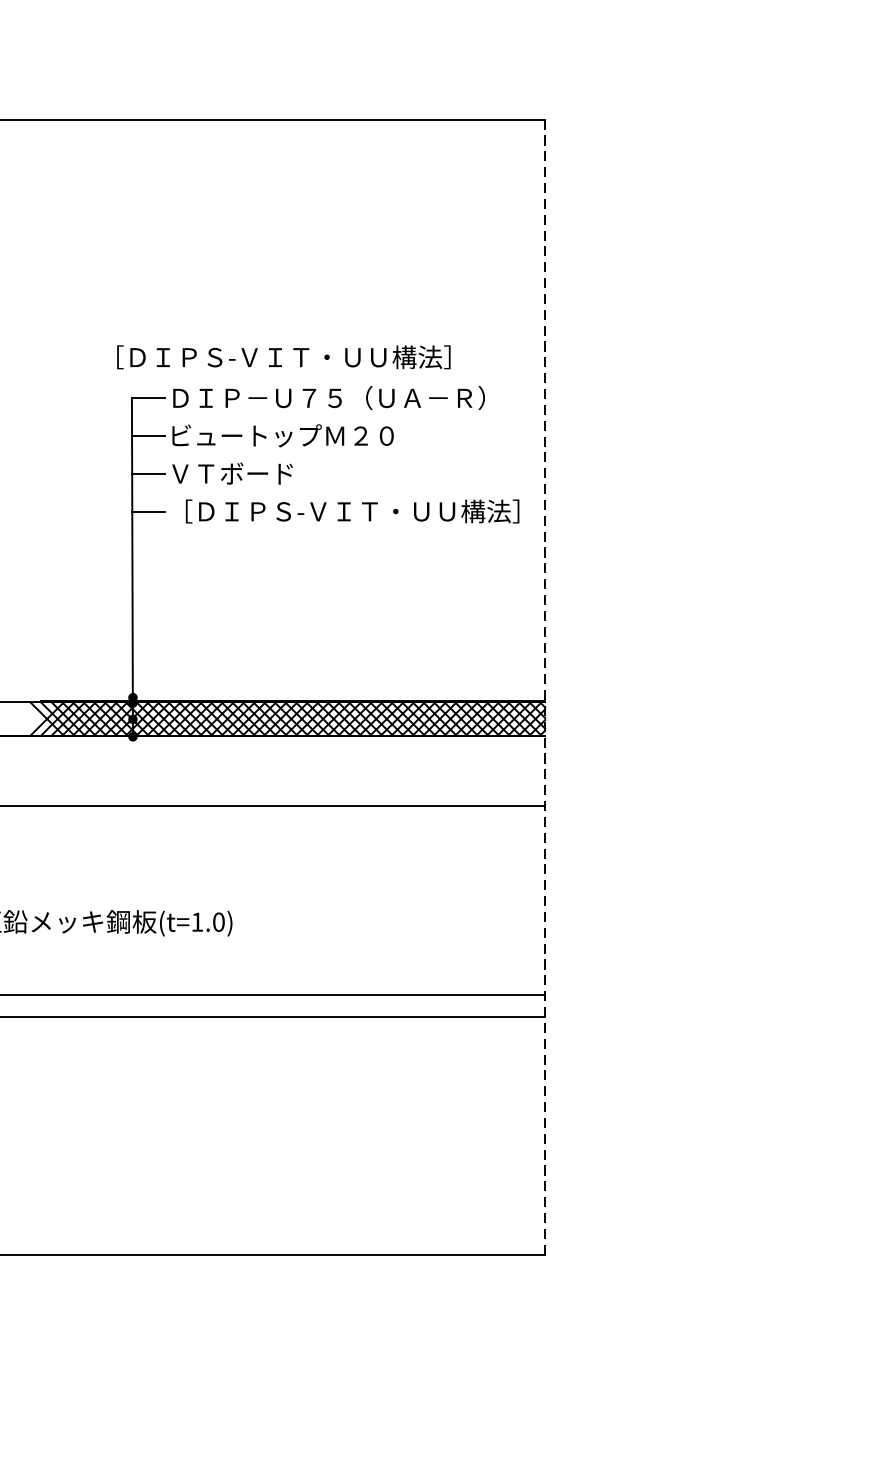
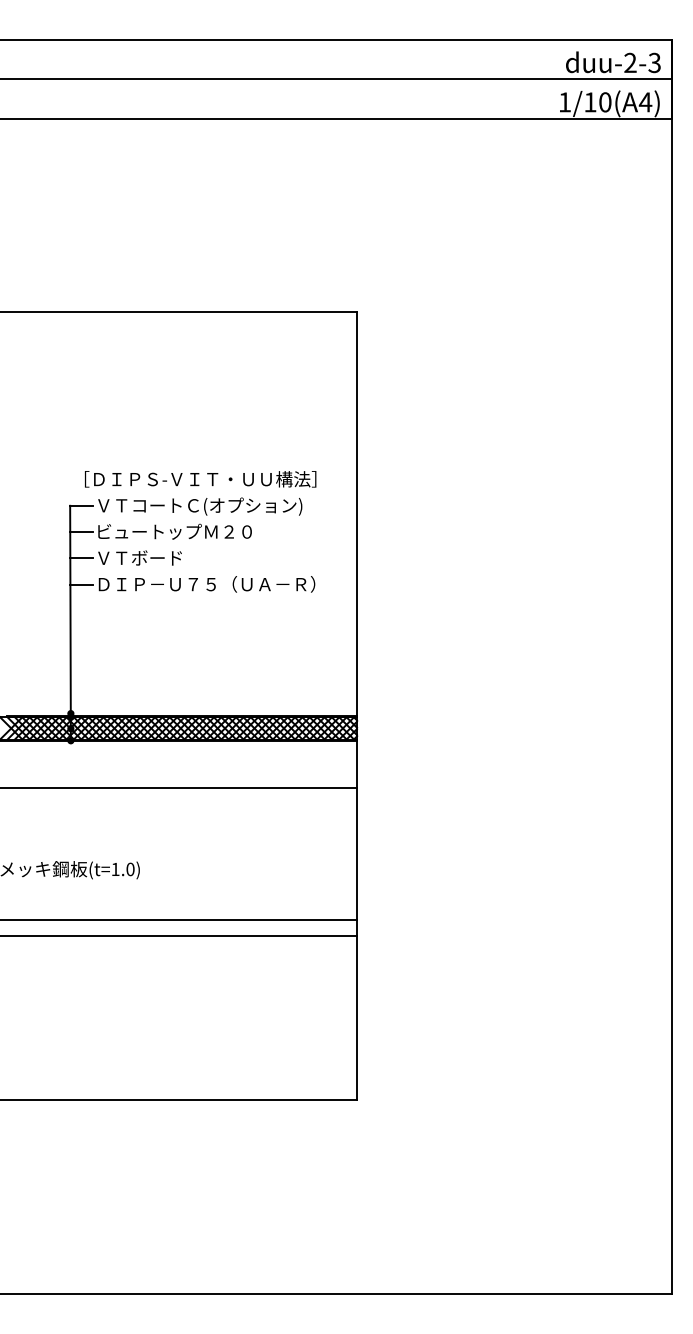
text: (283, 357) -> (200, 479), moved
text: (328, 399) -> (206, 506), ＤＩＰ－Ｕ７５（ＵＡ－Ｒ） -> ＶＴコートＣ(オプション)
text: (345, 511) -> (218, 584), ［ＤＩＰＳ-ＶＩＴ・ＵＵ構法］ -> ＤＩＰ－Ｕ７５（ＵＡ－Ｒ）
line: (545, 687) -> (357, 706), dashed -> solid

